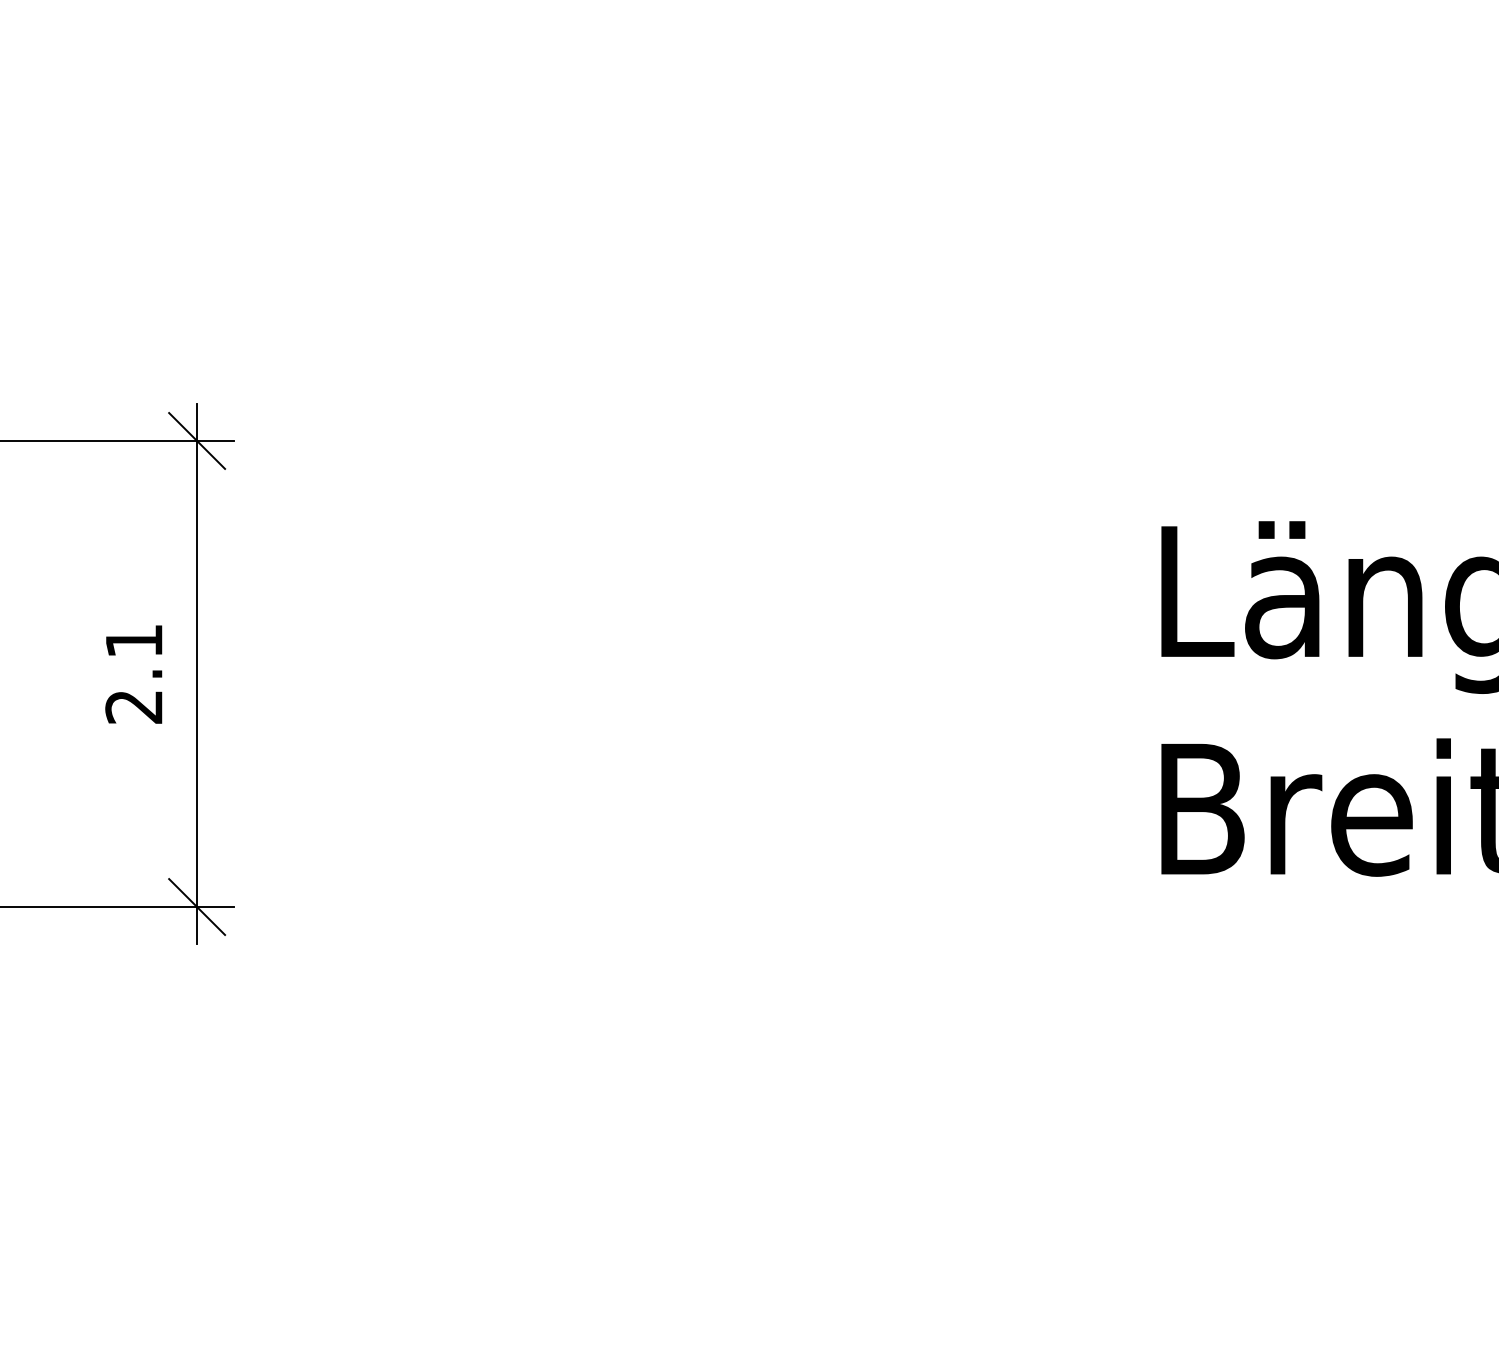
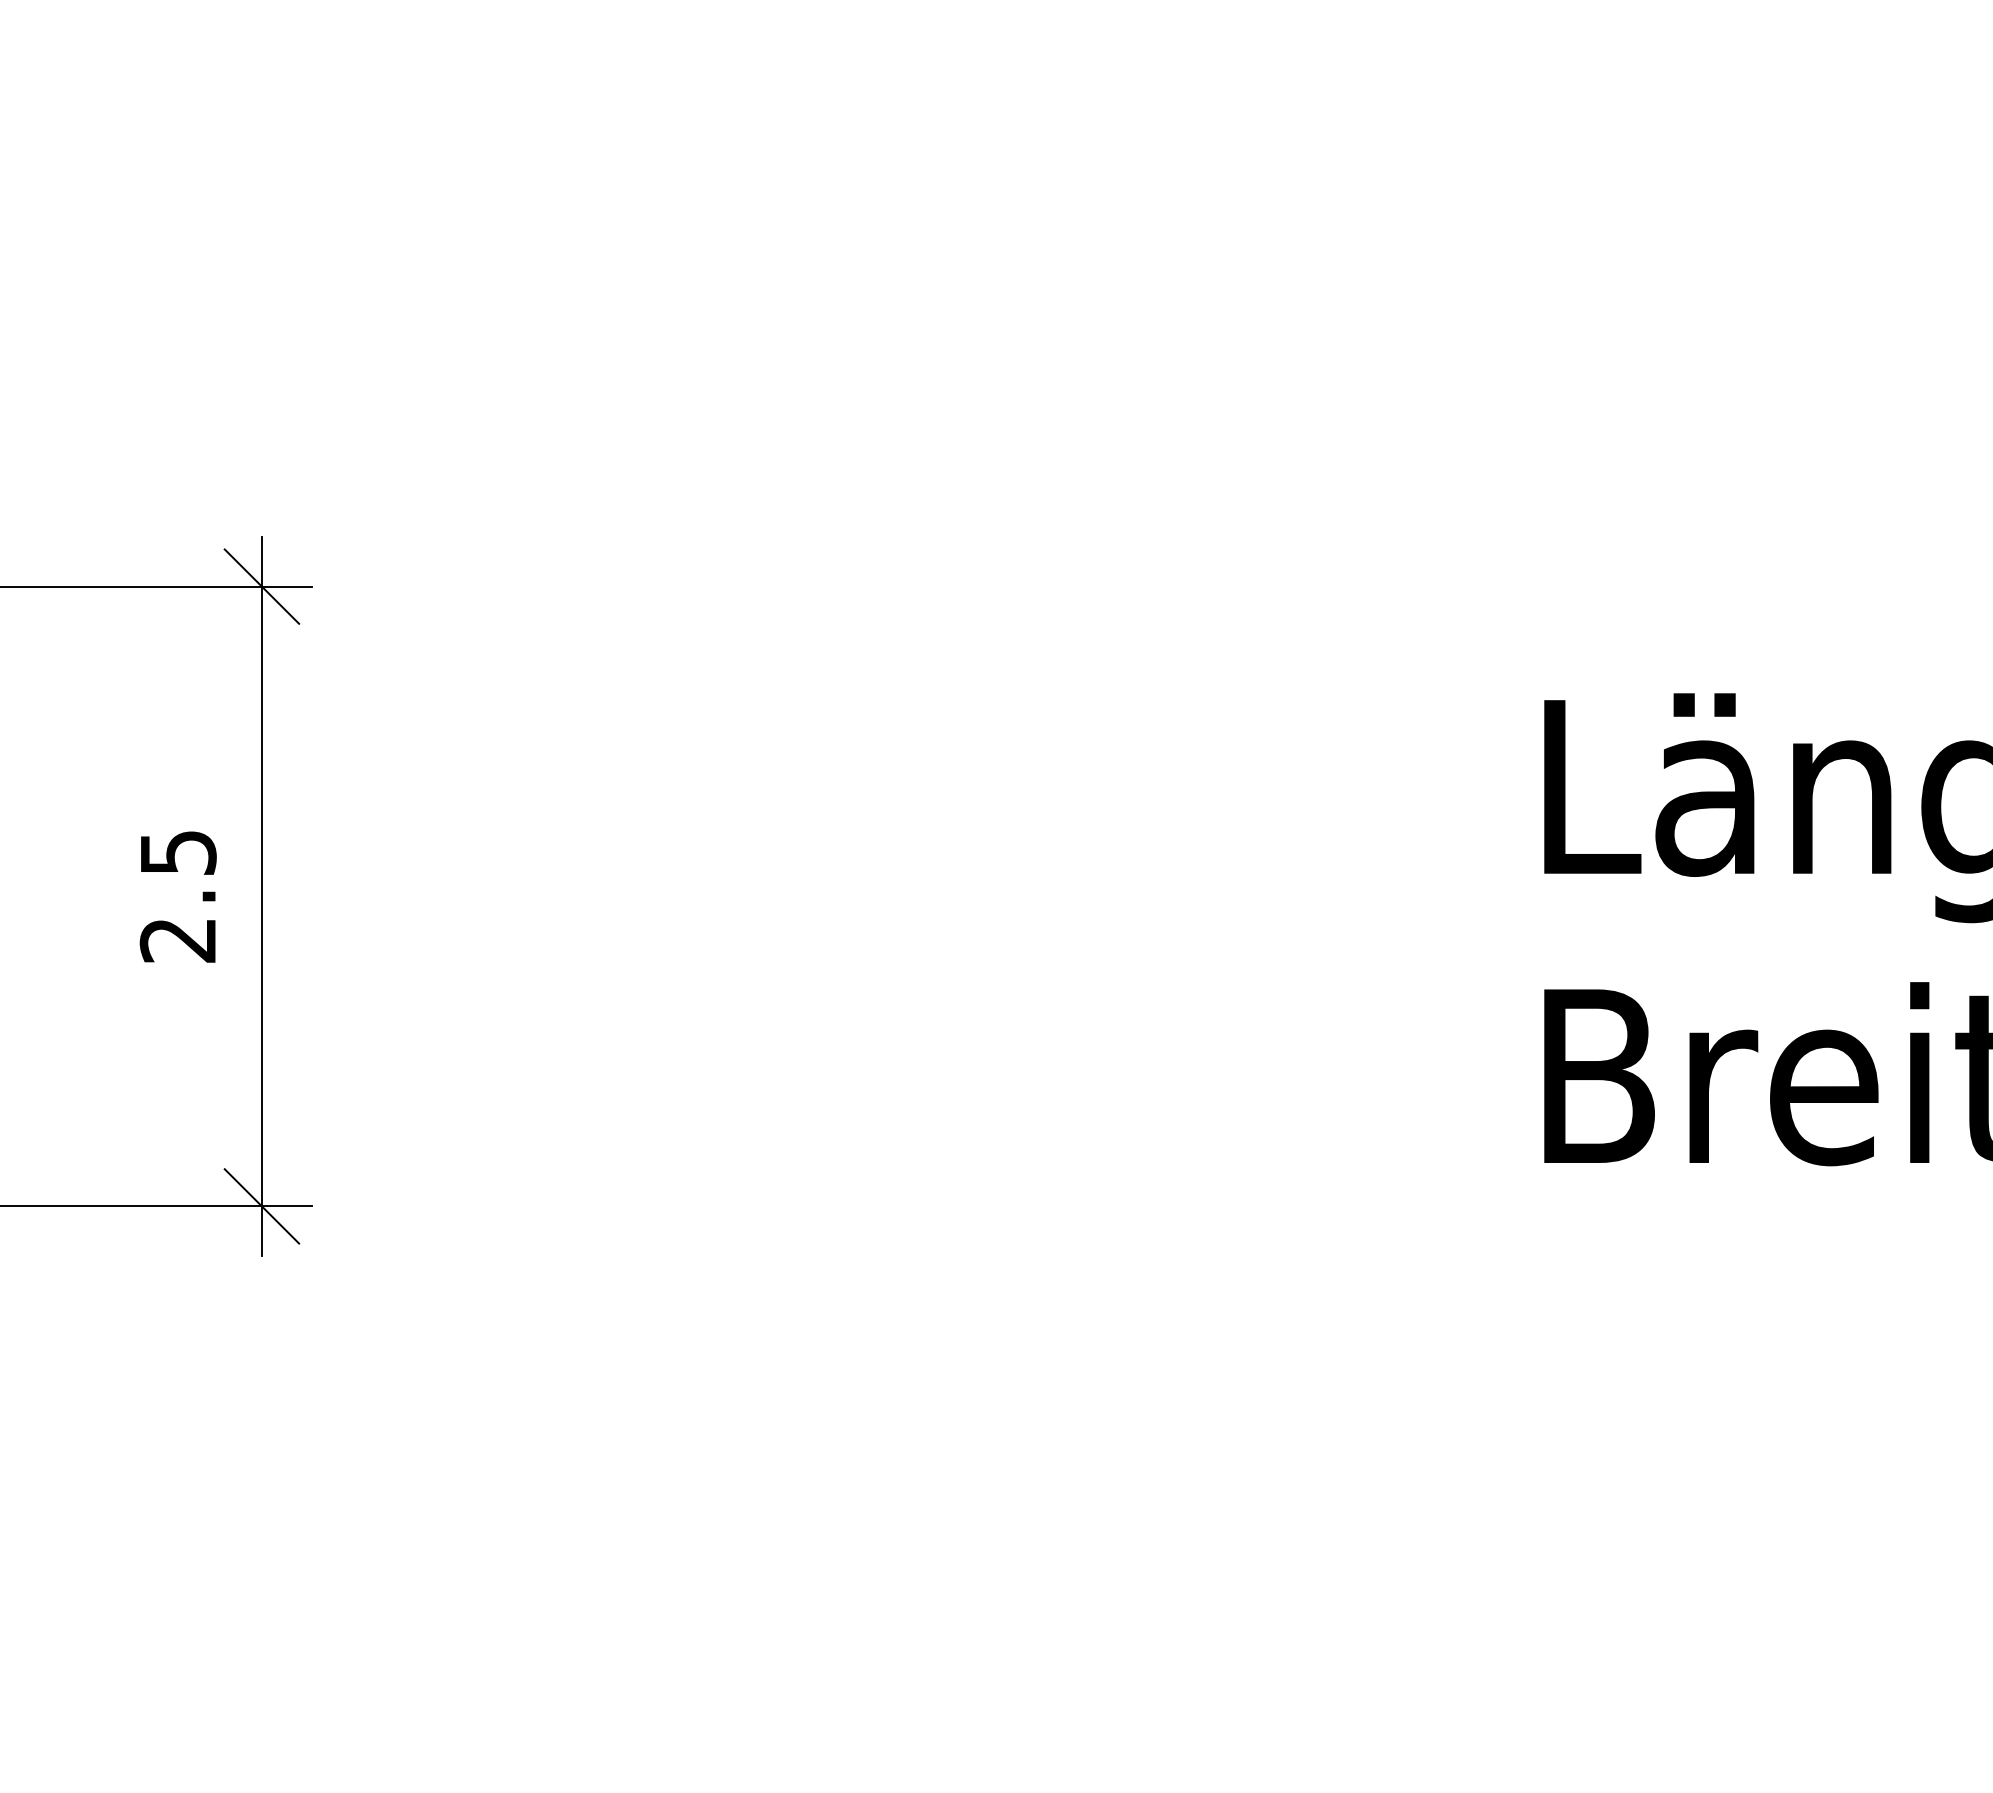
text: (134, 640) -> (178, 852), 2.1 -> 2.5

